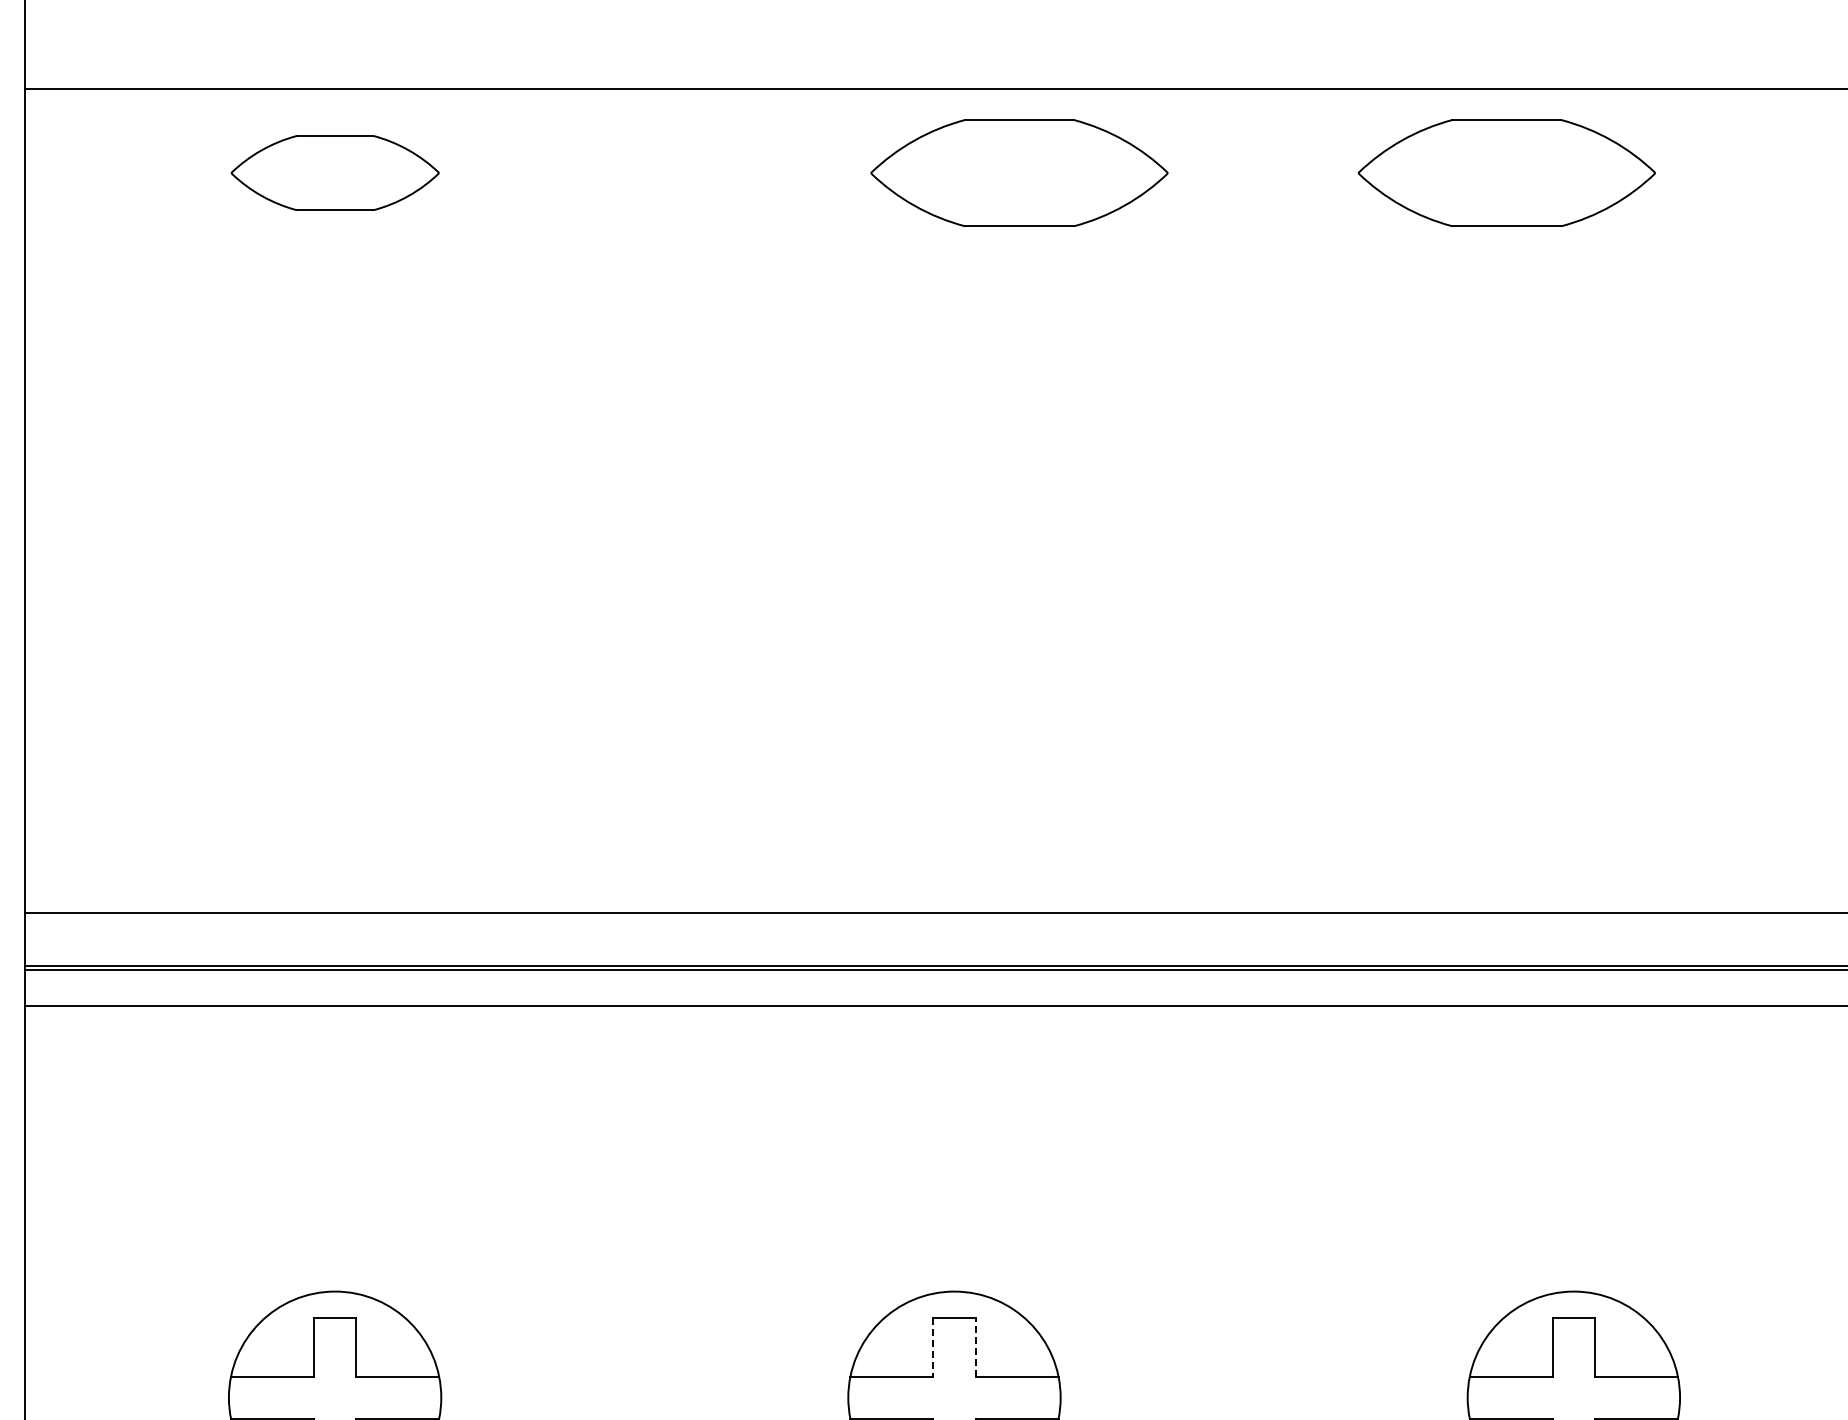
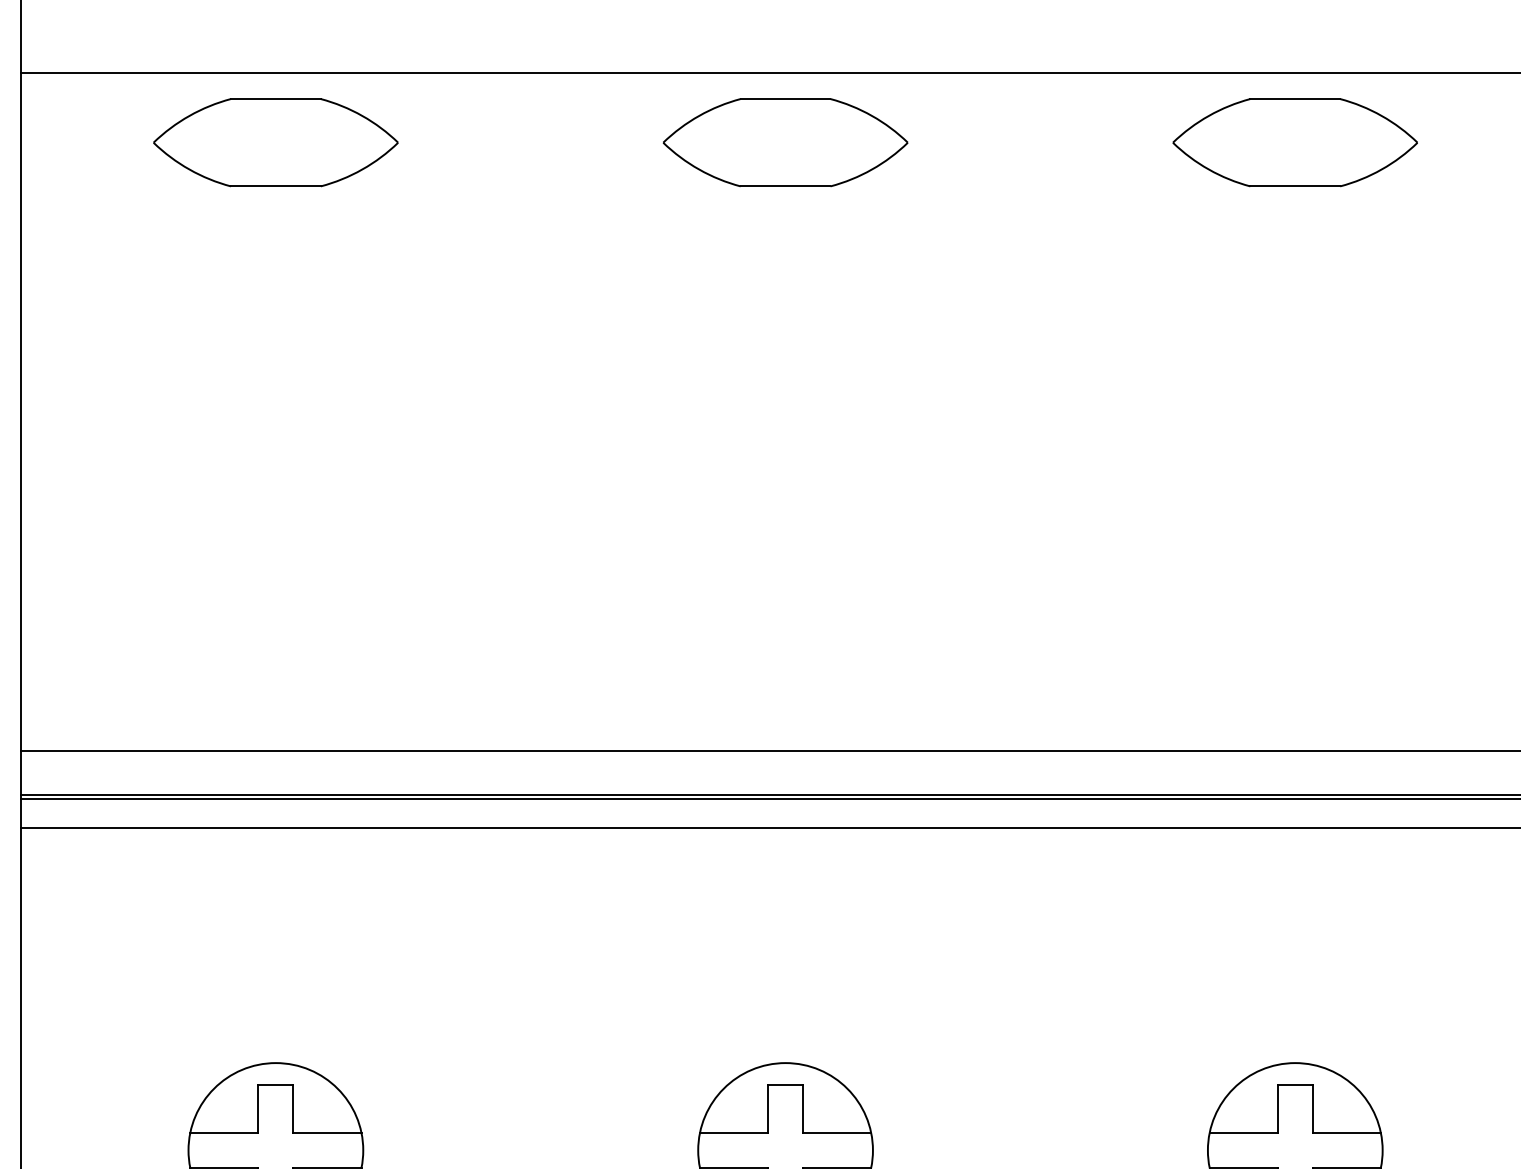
part: (335, 172) -> (276, 142), size x1.43
part: (1019, 172) -> (785, 142), moved
part: (1506, 172) -> (1294, 142), moved
line: (975, 1346) -> (802, 1108), dashed -> solid
line: (933, 1347) -> (768, 1109), dashed -> solid

